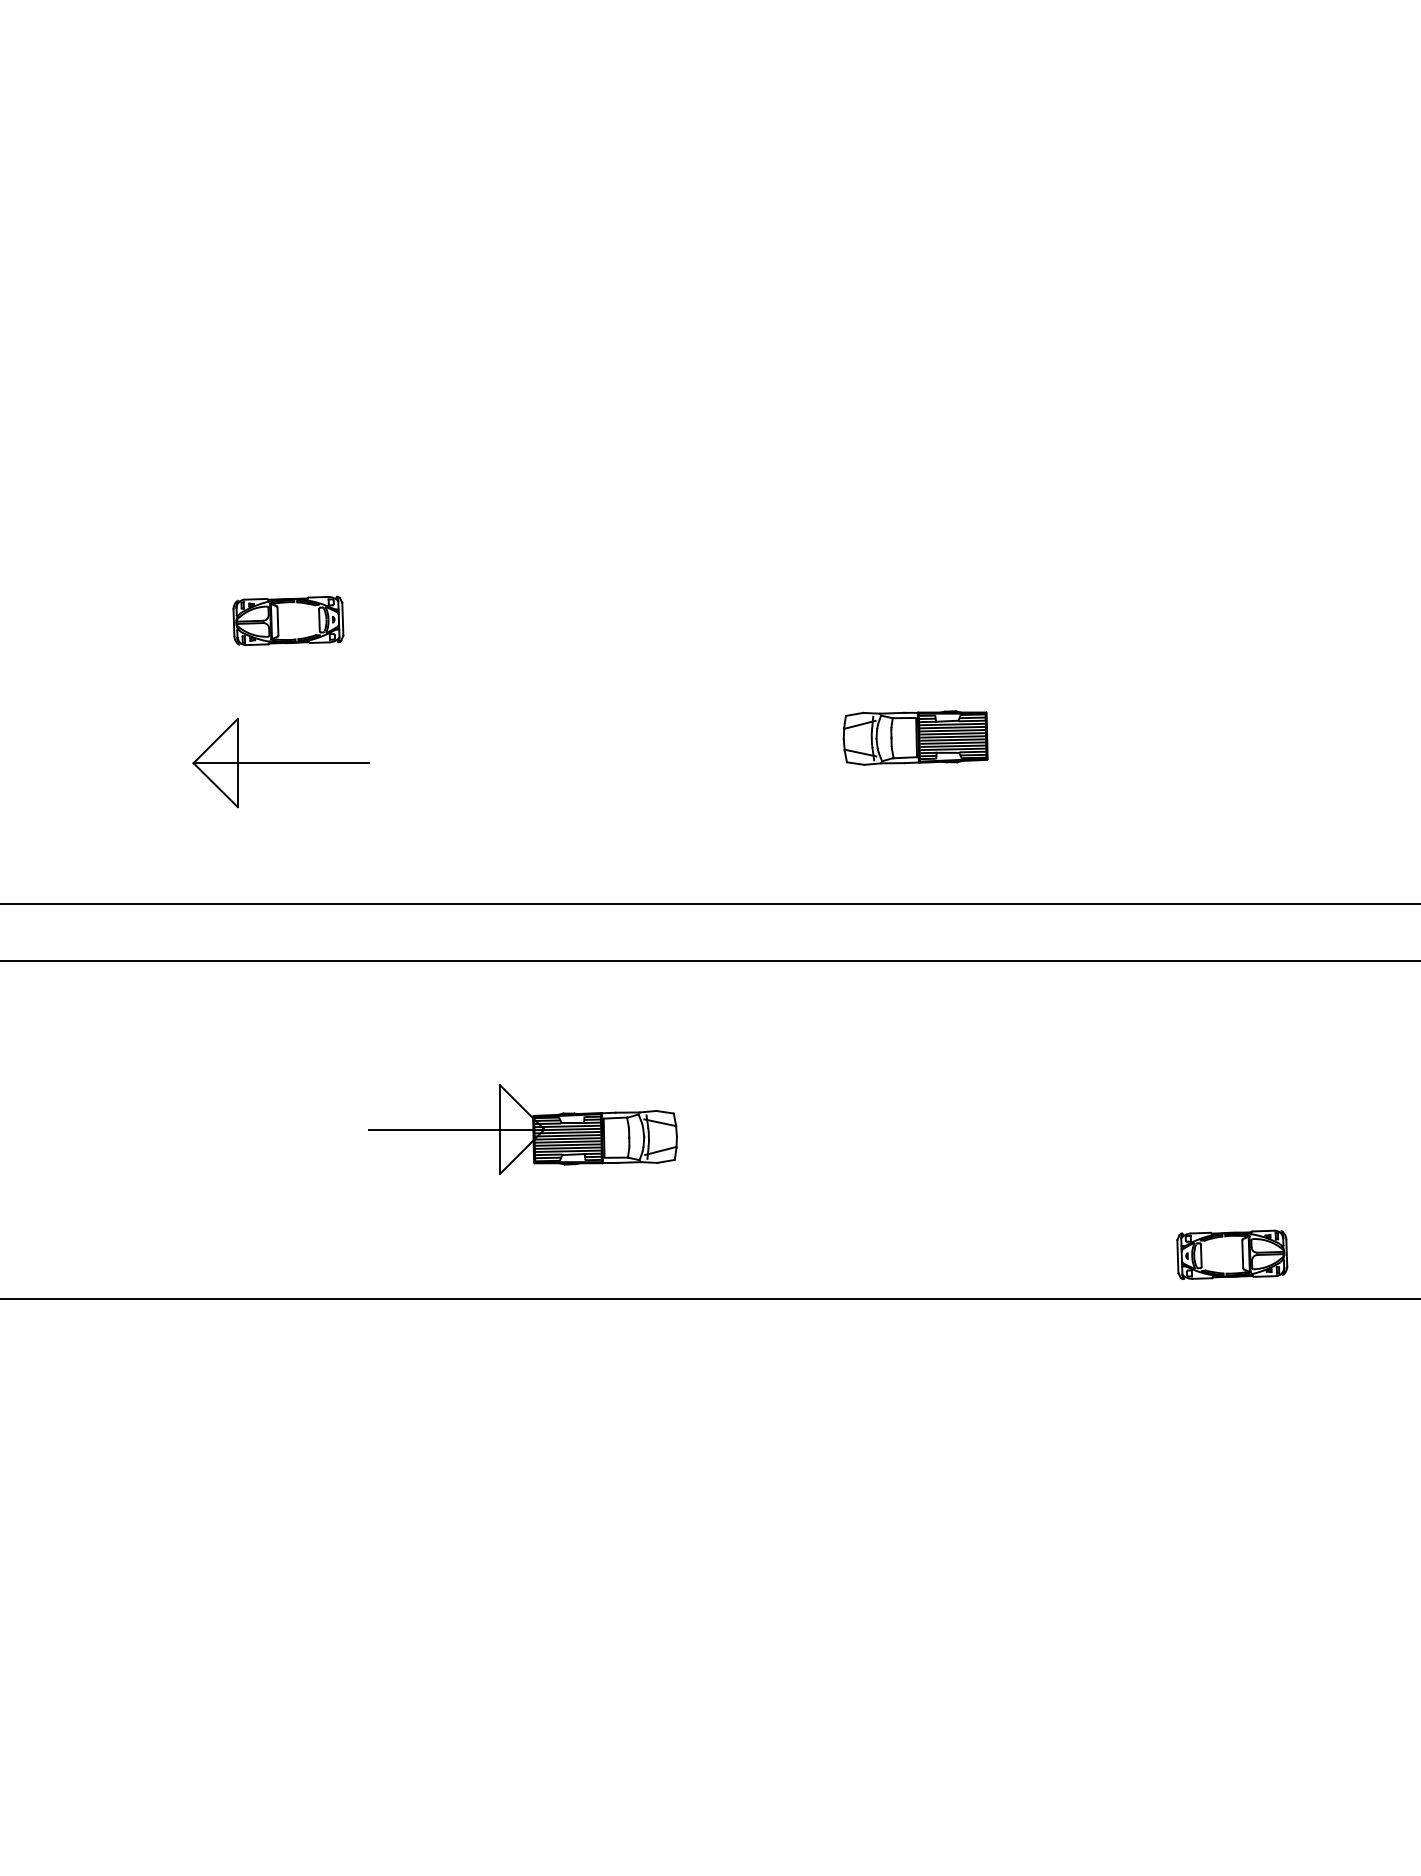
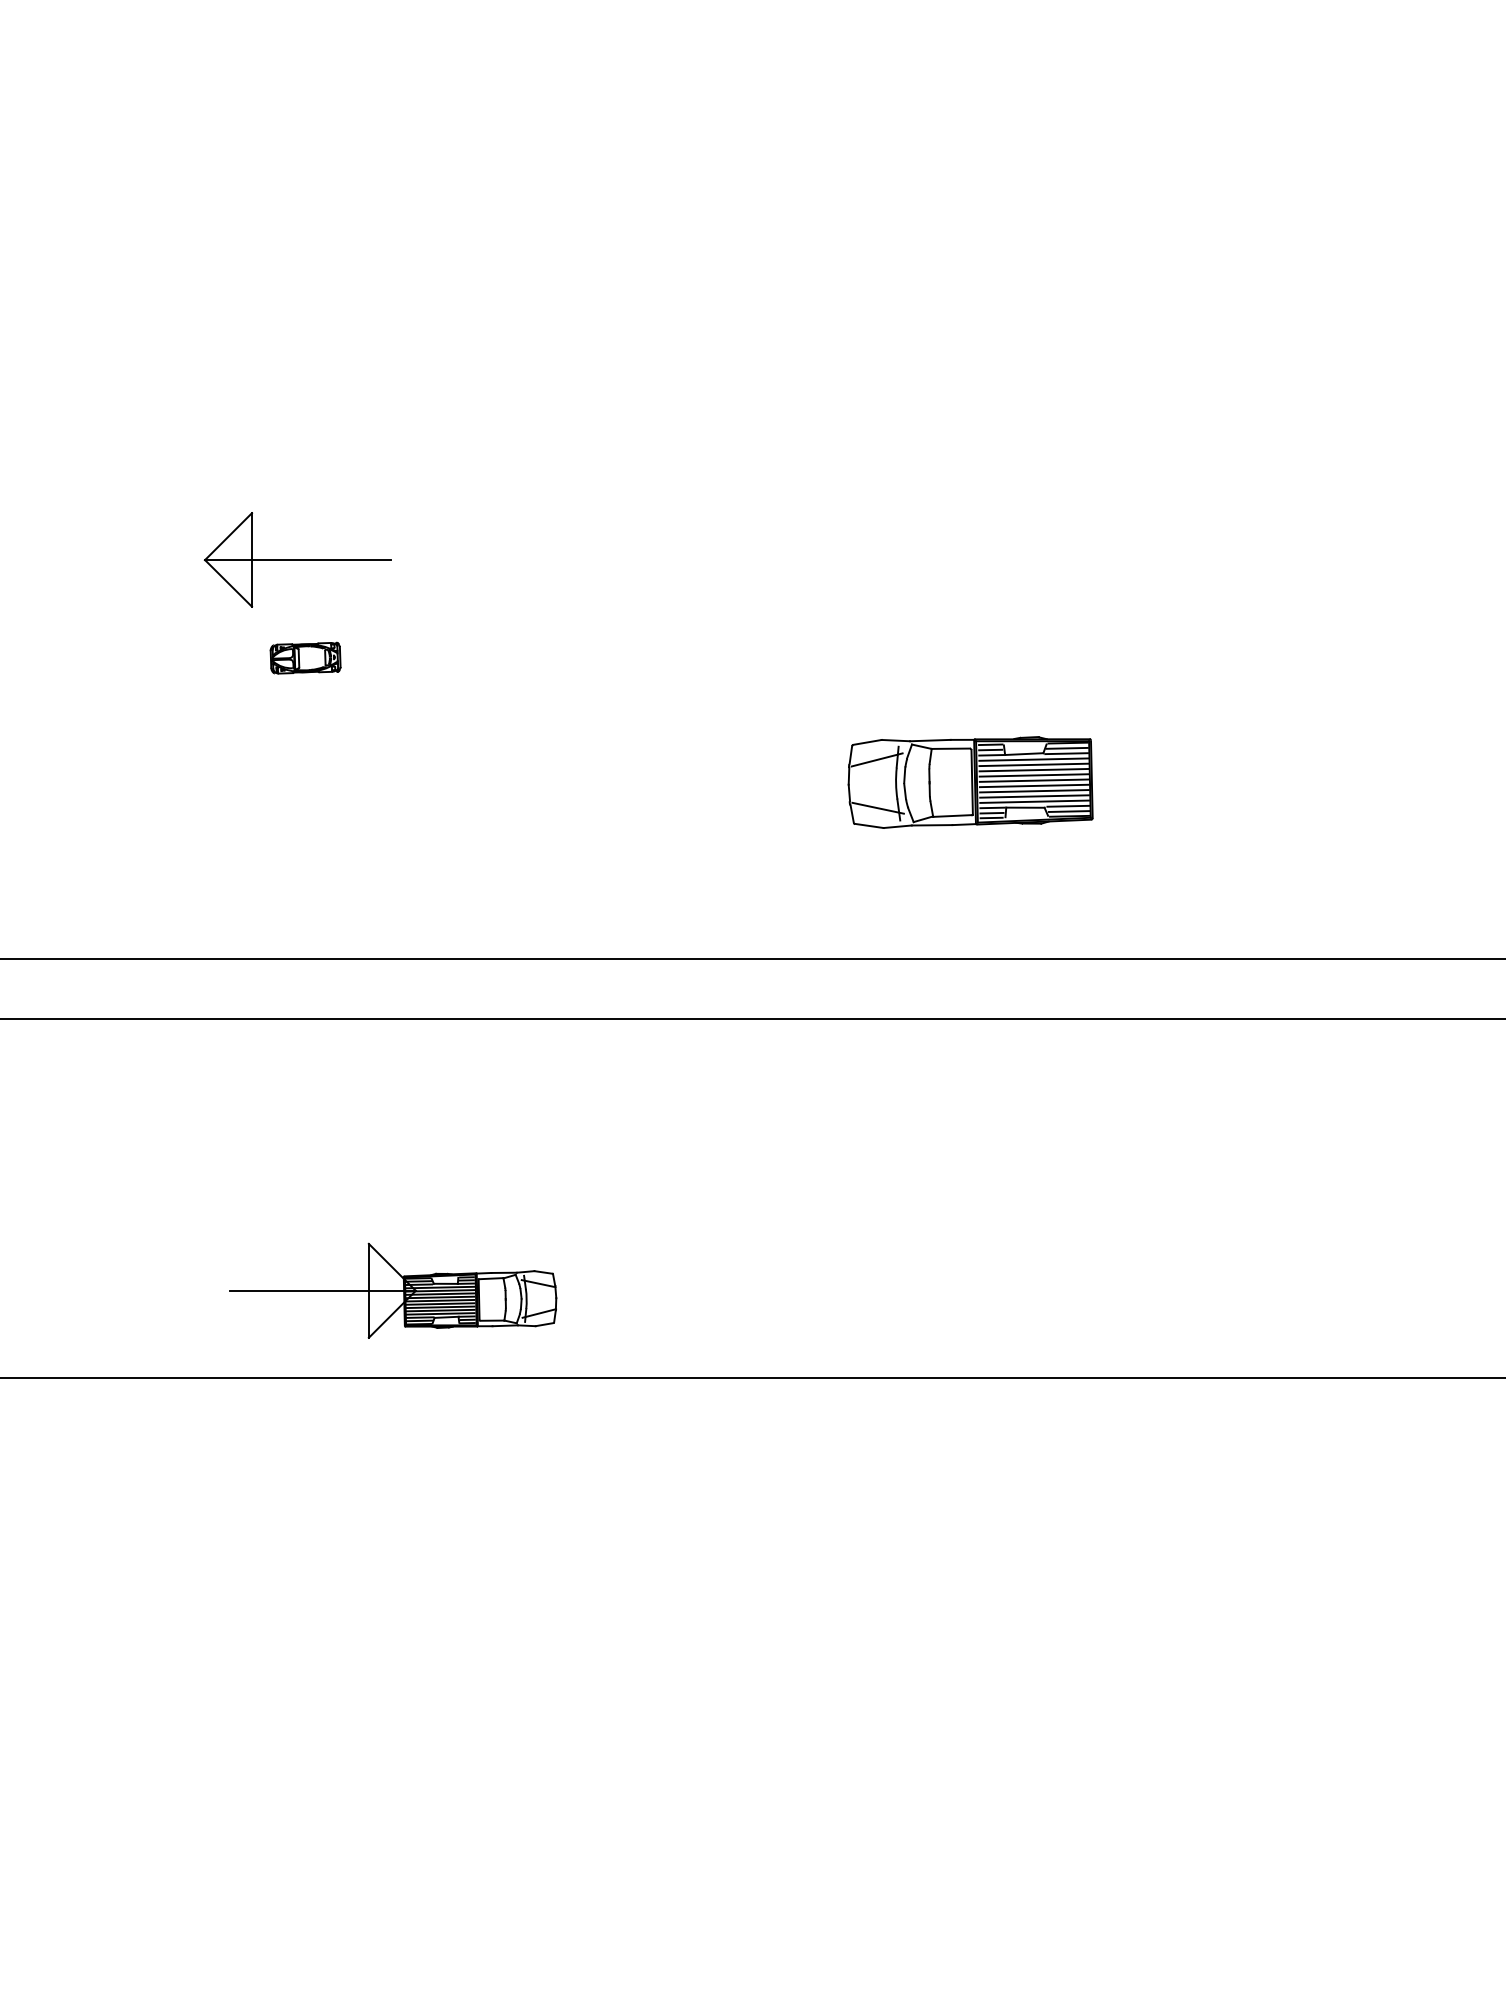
part: (288, 620) -> (305, 657), size x0.6
part: (915, 737) -> (970, 781), size x1.6
part: (280, 762) -> (297, 559), moved
part: (522, 1129) -> (392, 1290), moved
part: (1232, 1254) -> (1306, 1329), removed

